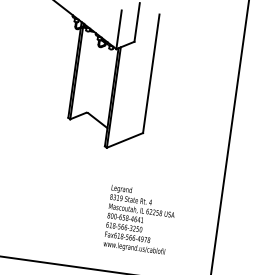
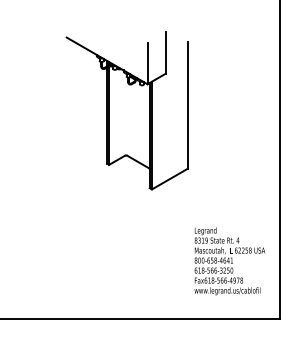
text: (139, 220) -> (229, 261), moved

